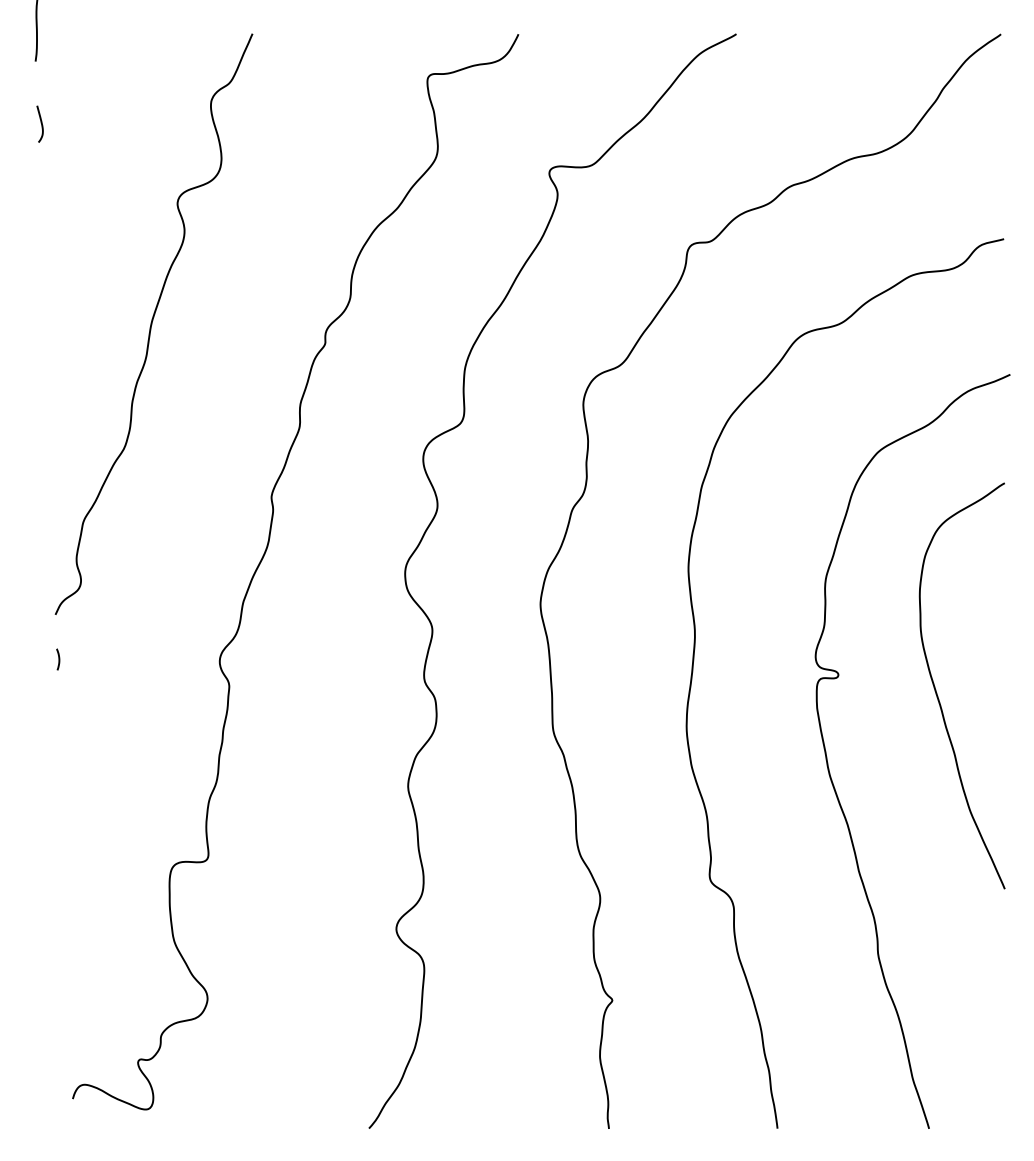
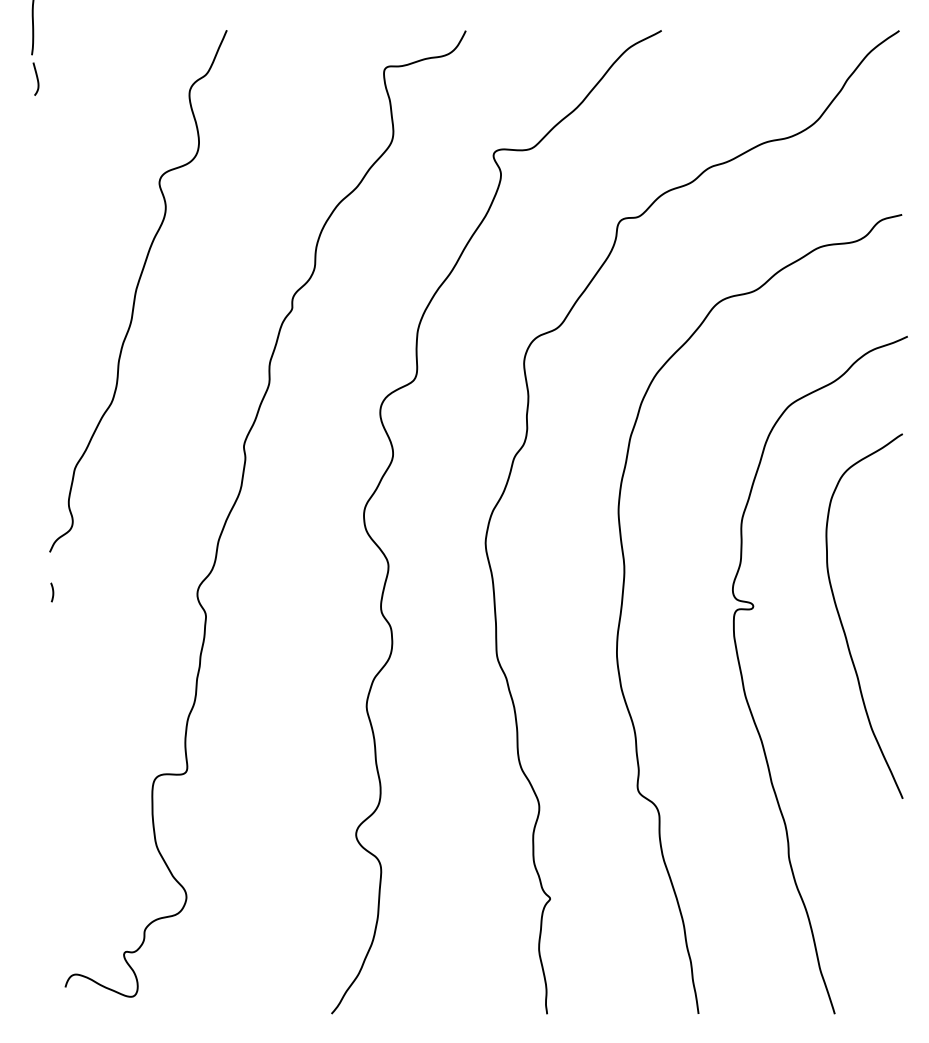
curve: (40, 123) -> (36, 78), moved

